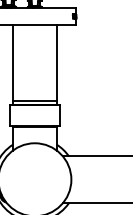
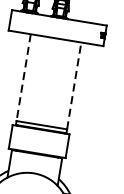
line: (12, 63) -> (23, 77), solid -> dashed
line: (56, 63) -> (73, 86), solid -> dashed

